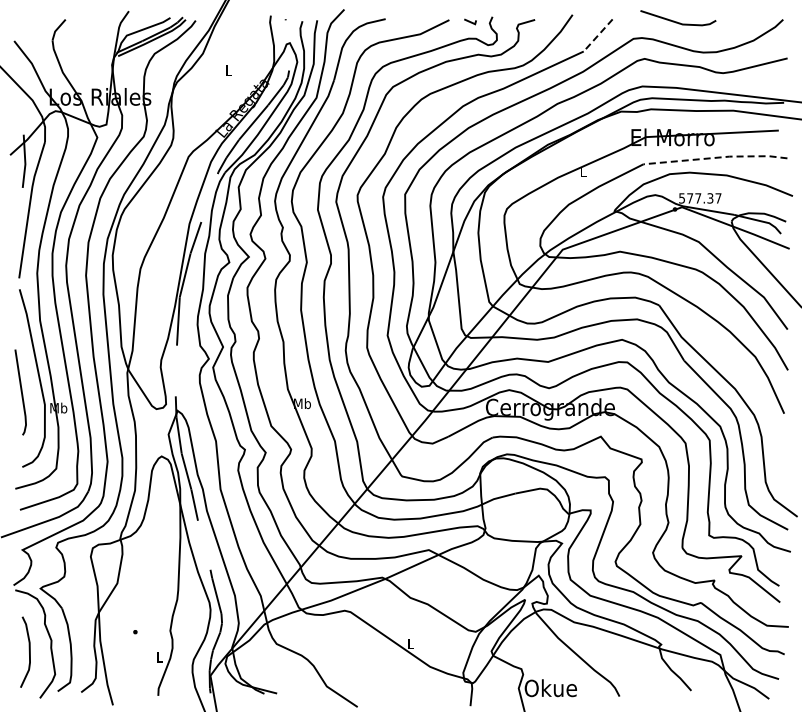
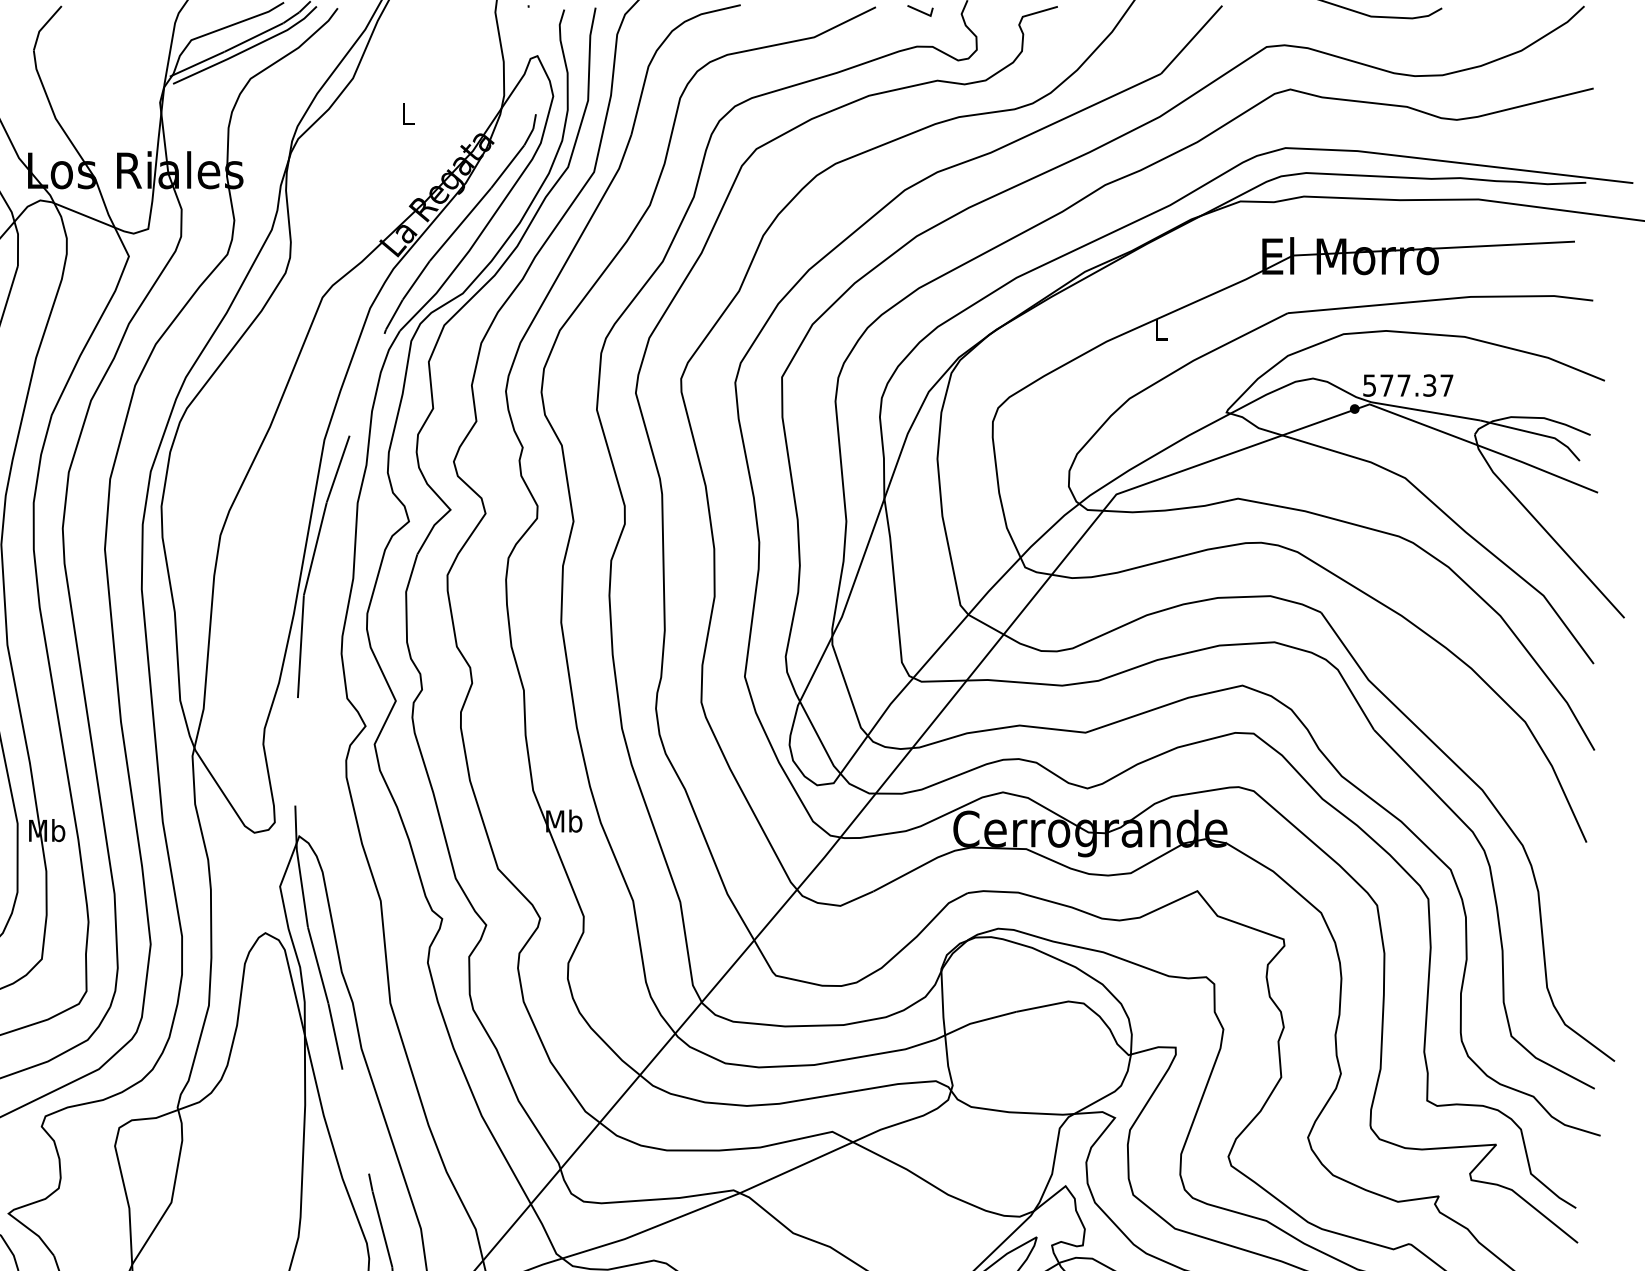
line: (598, 35) -> (1192, 39), dashed -> solid
line: (716, 157) -> (1442, 298), dashed -> solid

